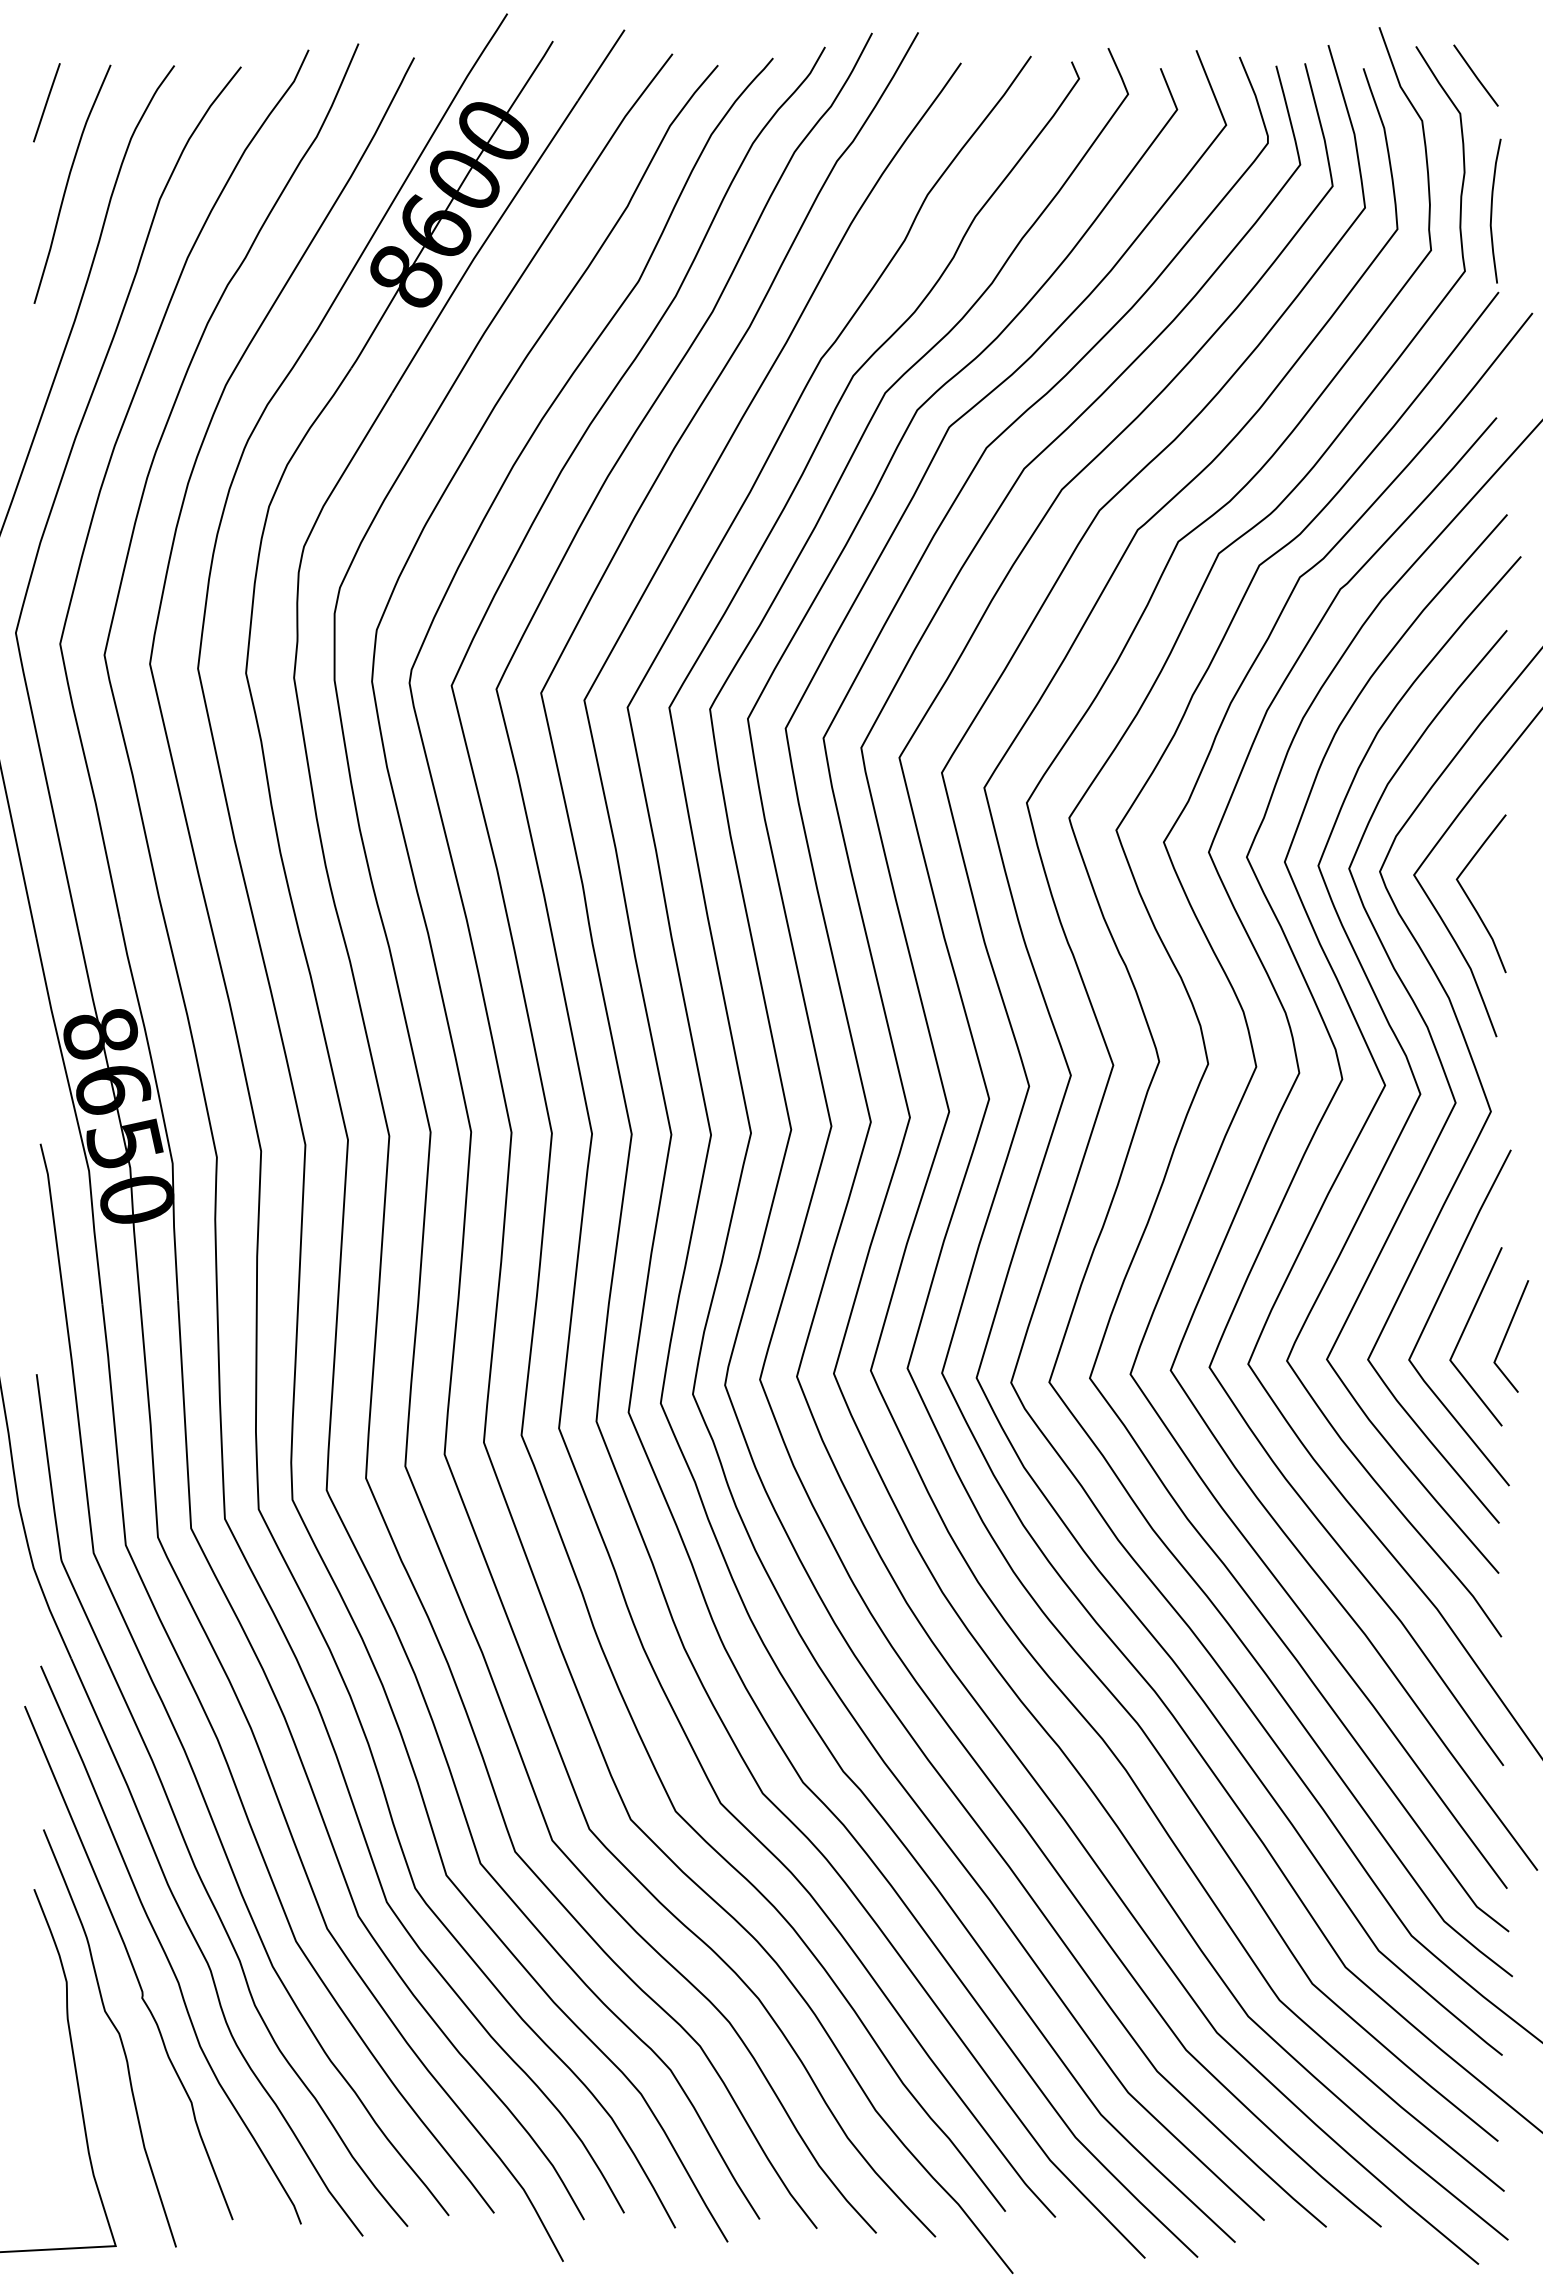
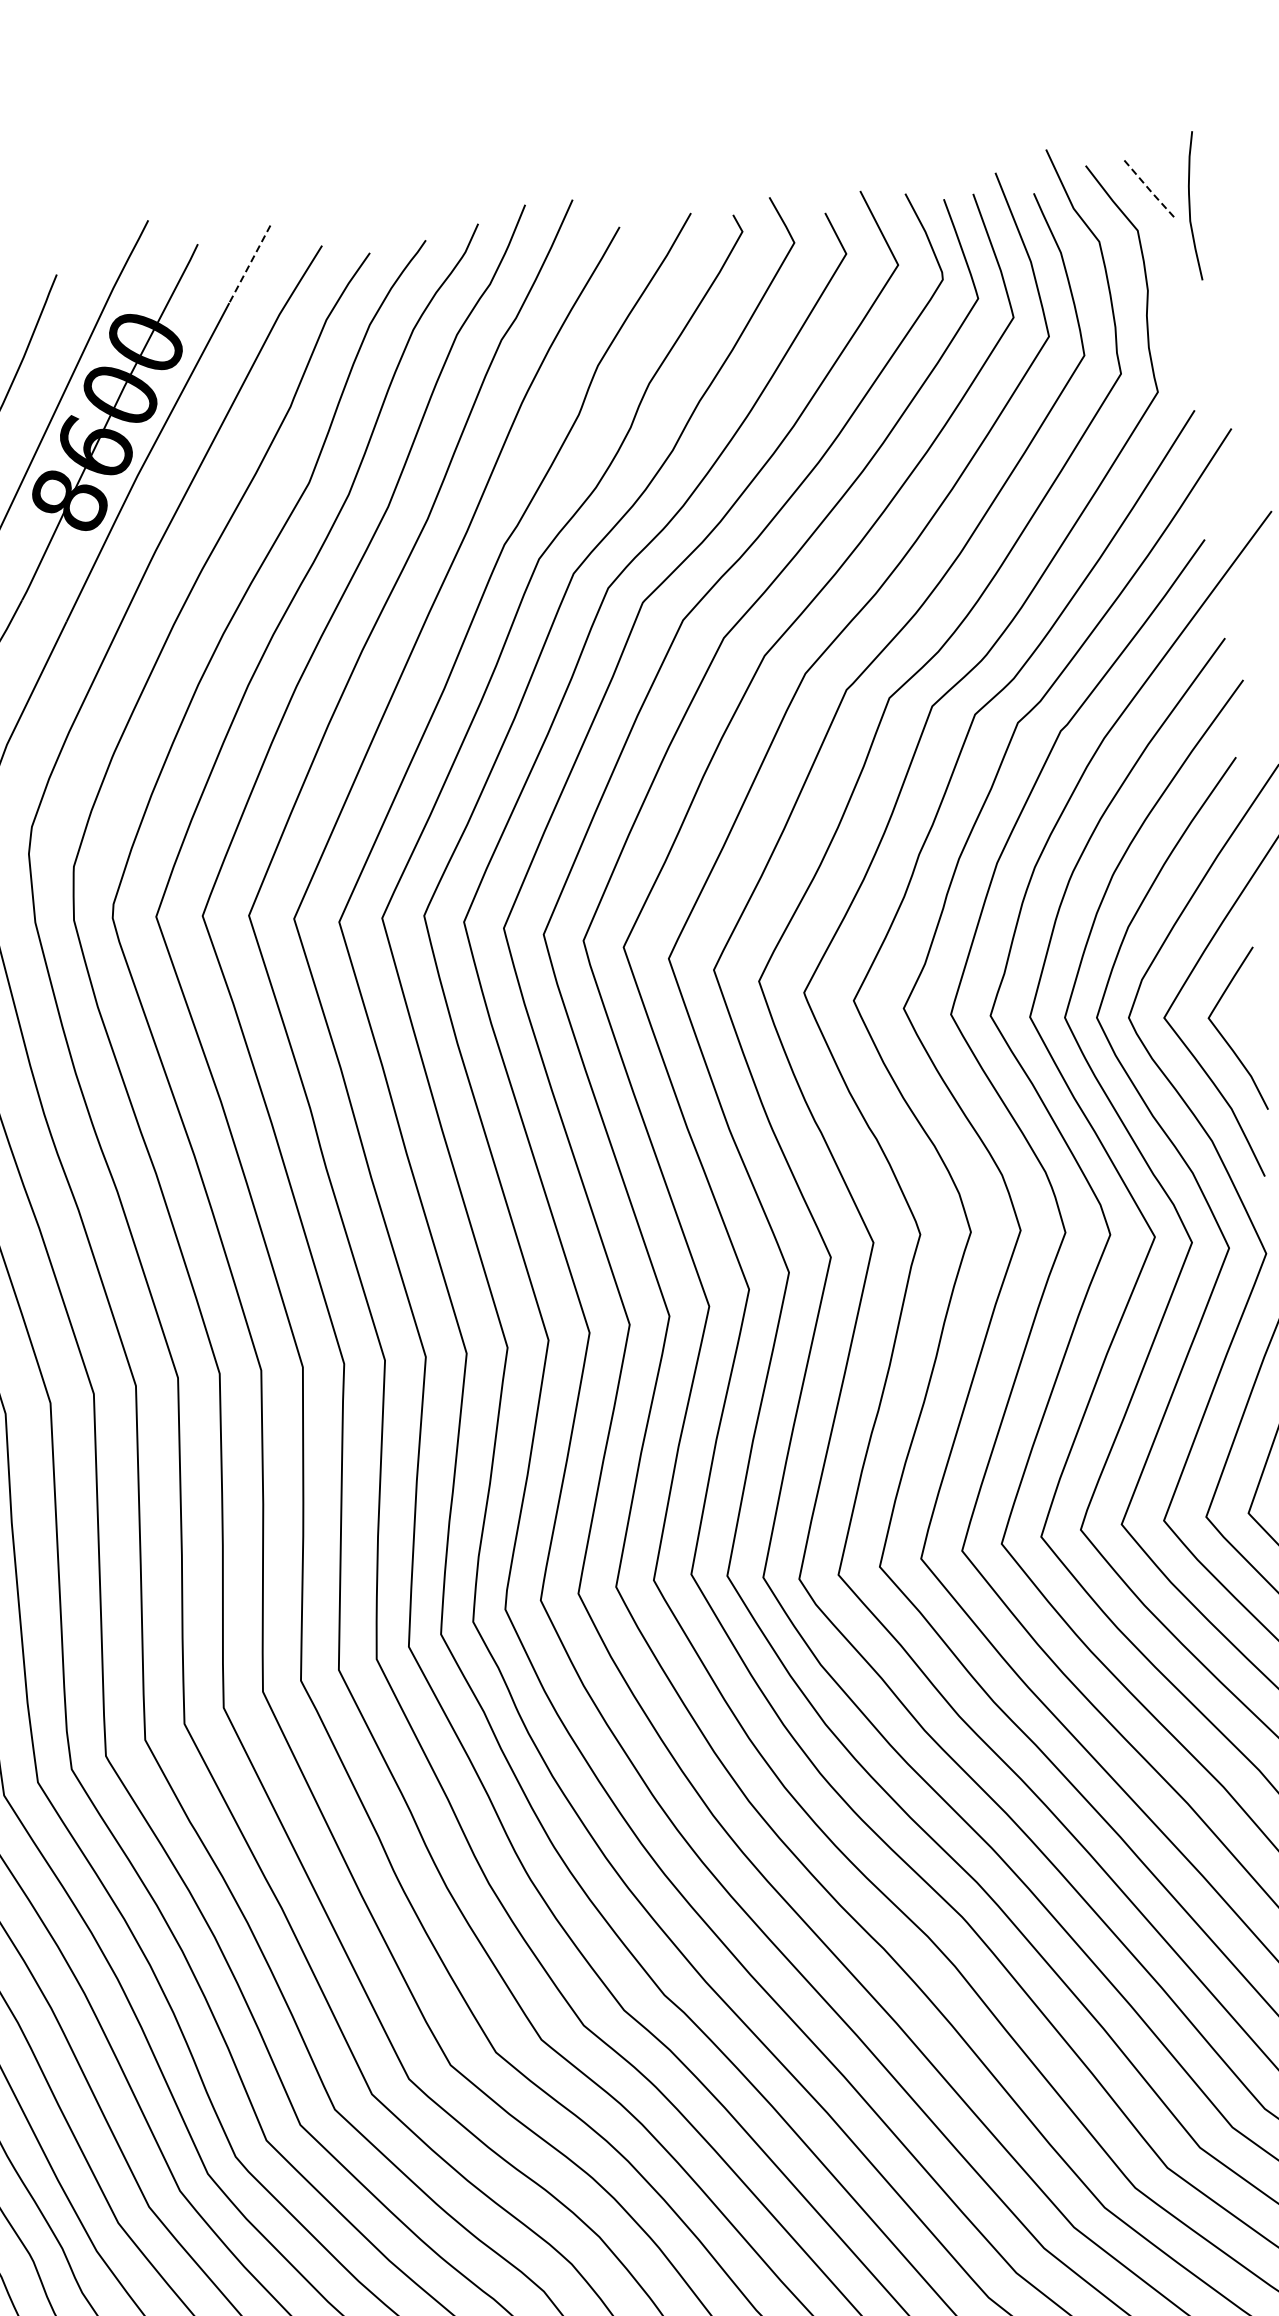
line: (601, 65) -> (250, 264), solid -> dashed
line: (1476, 76) -> (1150, 190), solid -> dashed
curve: (1492, 210) -> (1190, 205), moved

